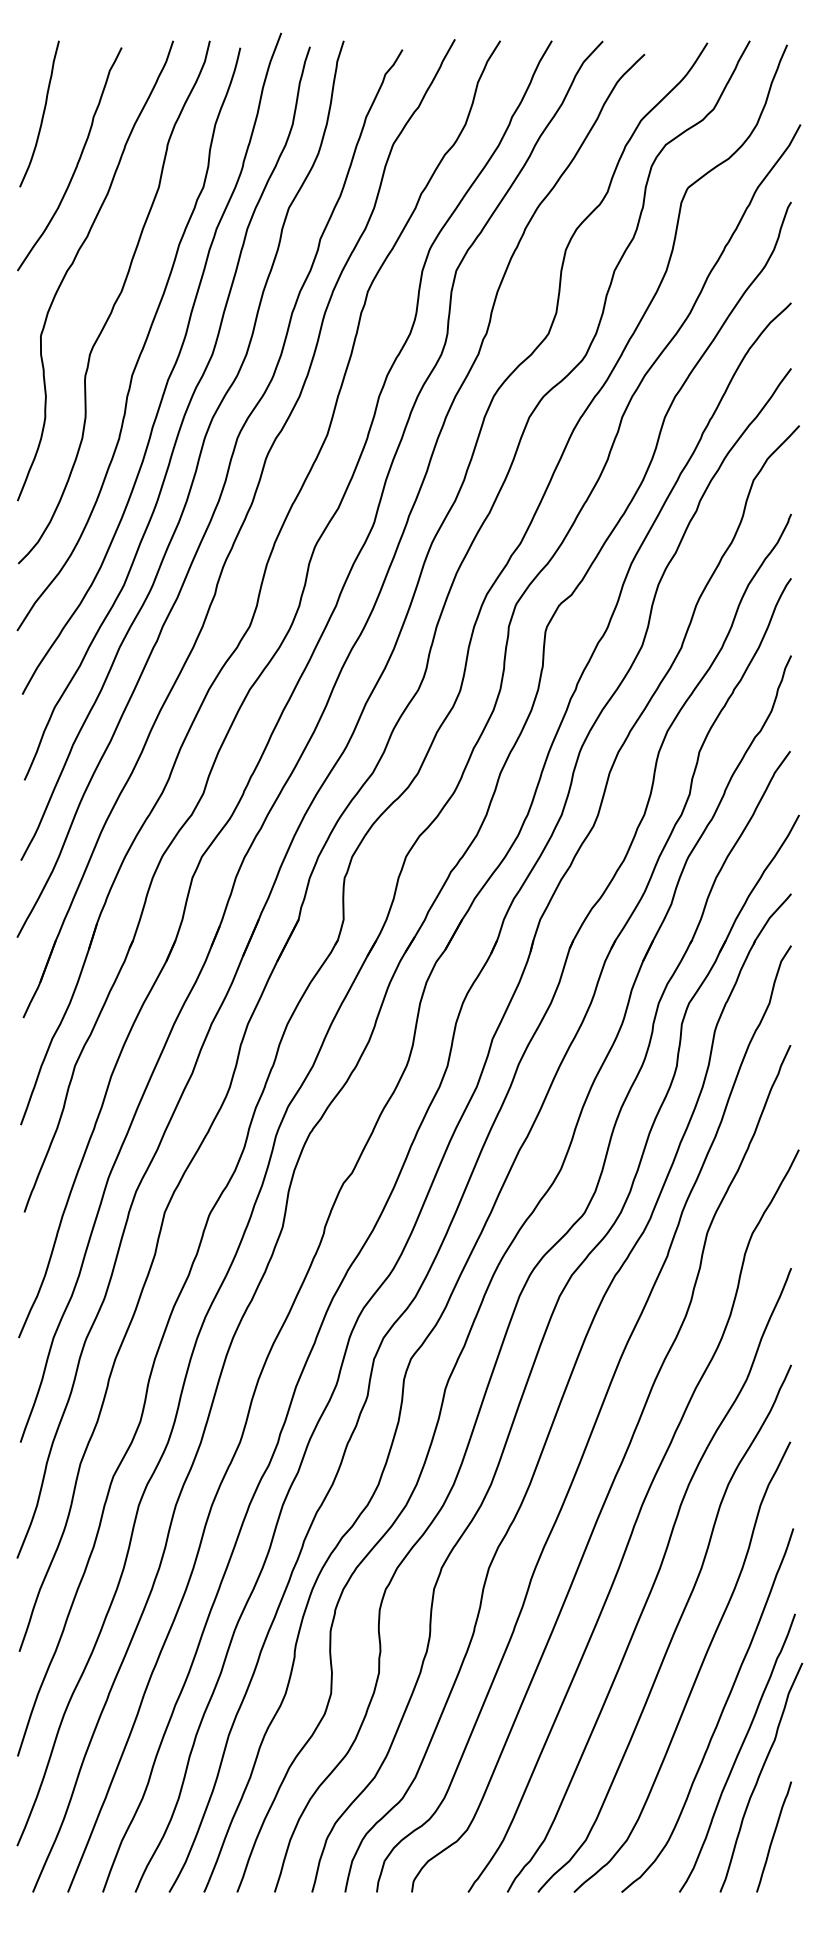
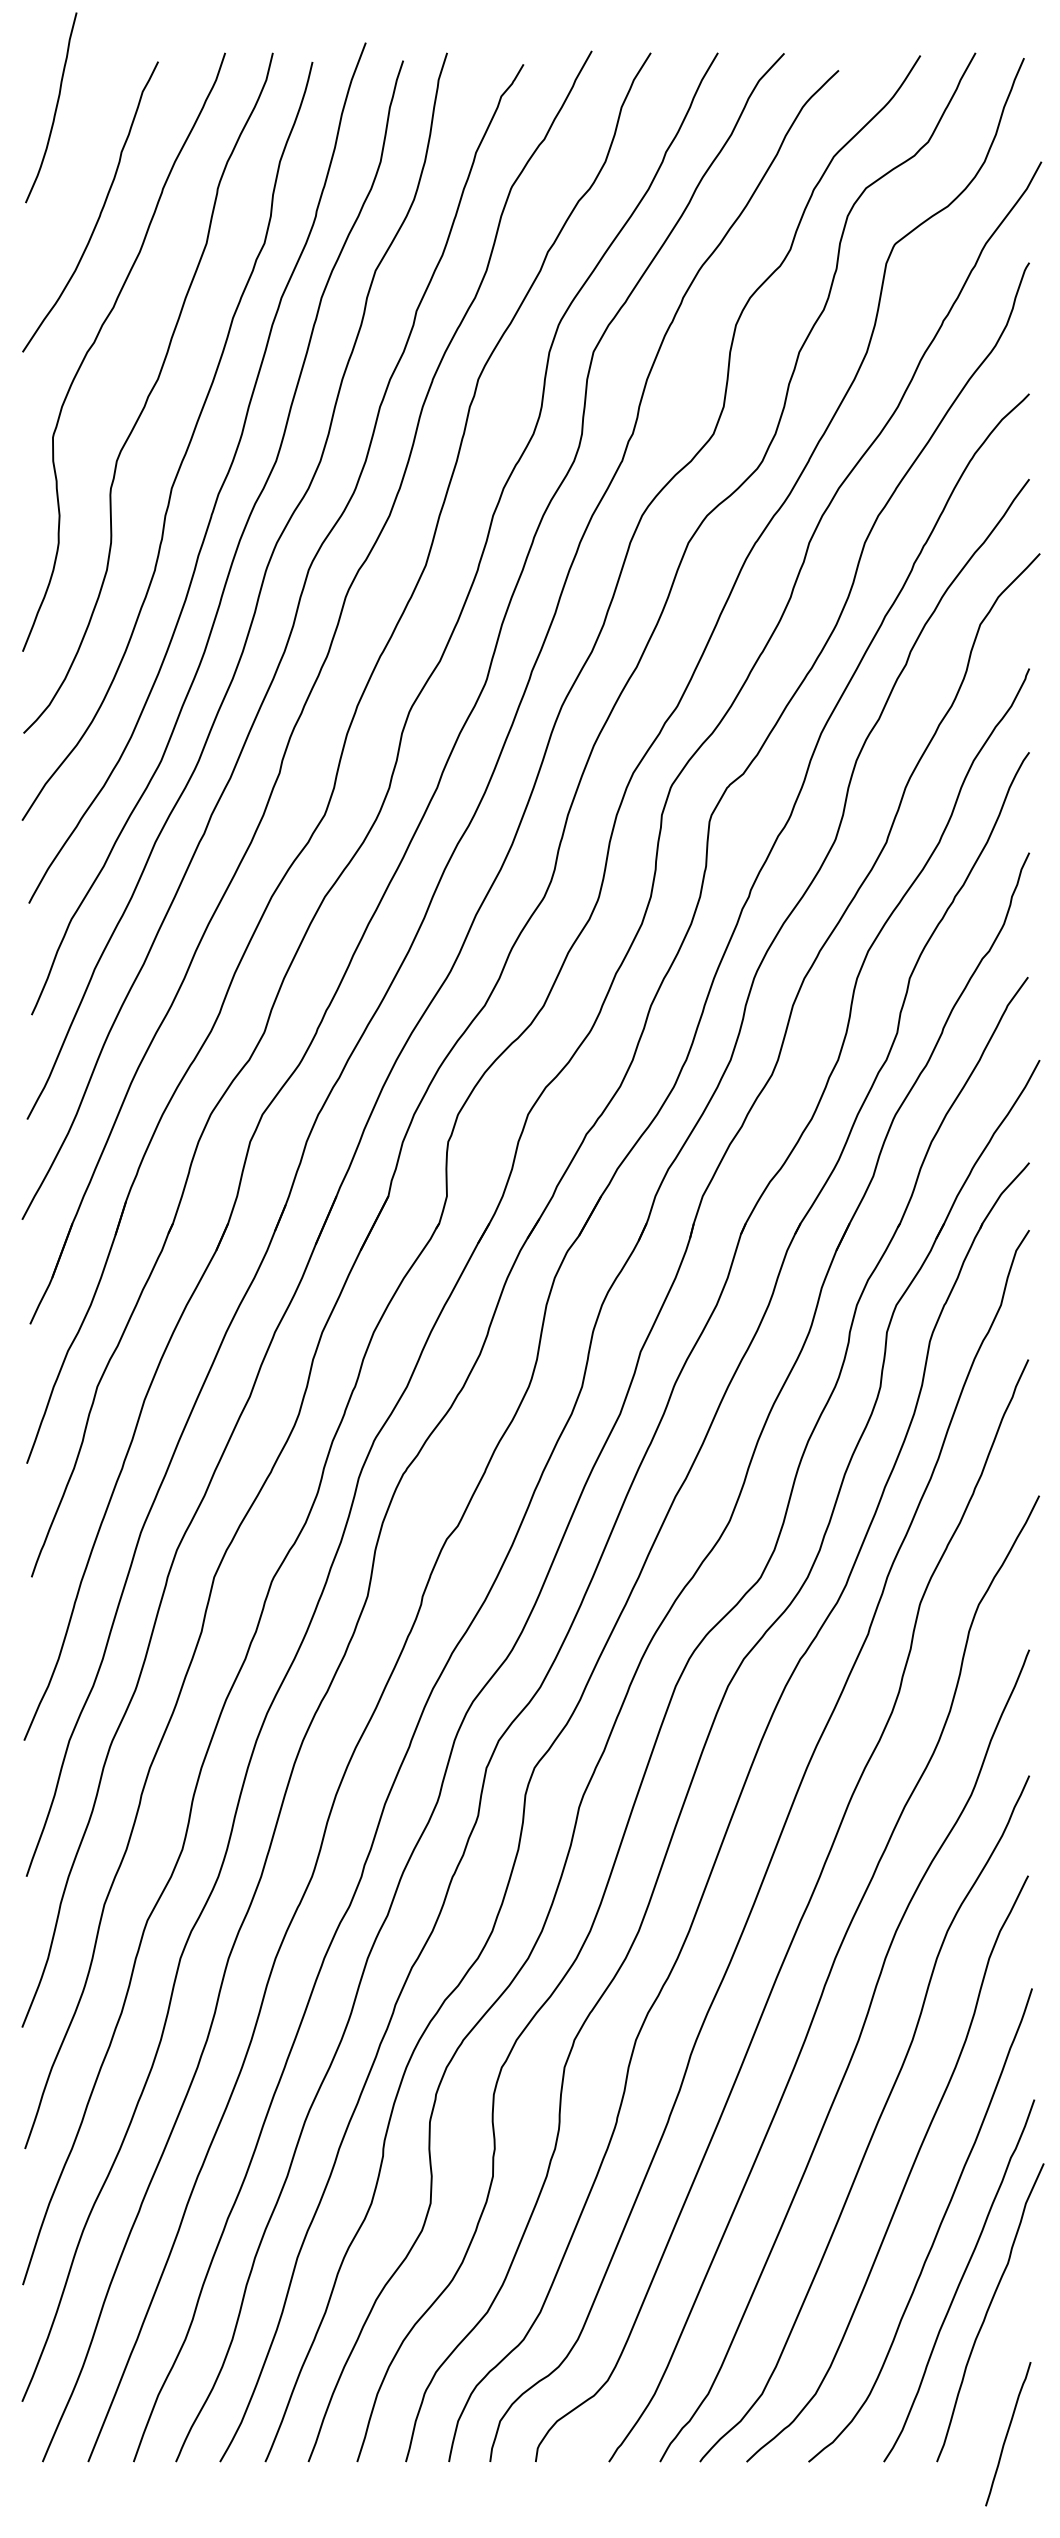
curve: (42, 113) -> (55, 107), moved
curve: (773, 1836) -> (1007, 2433), moved

